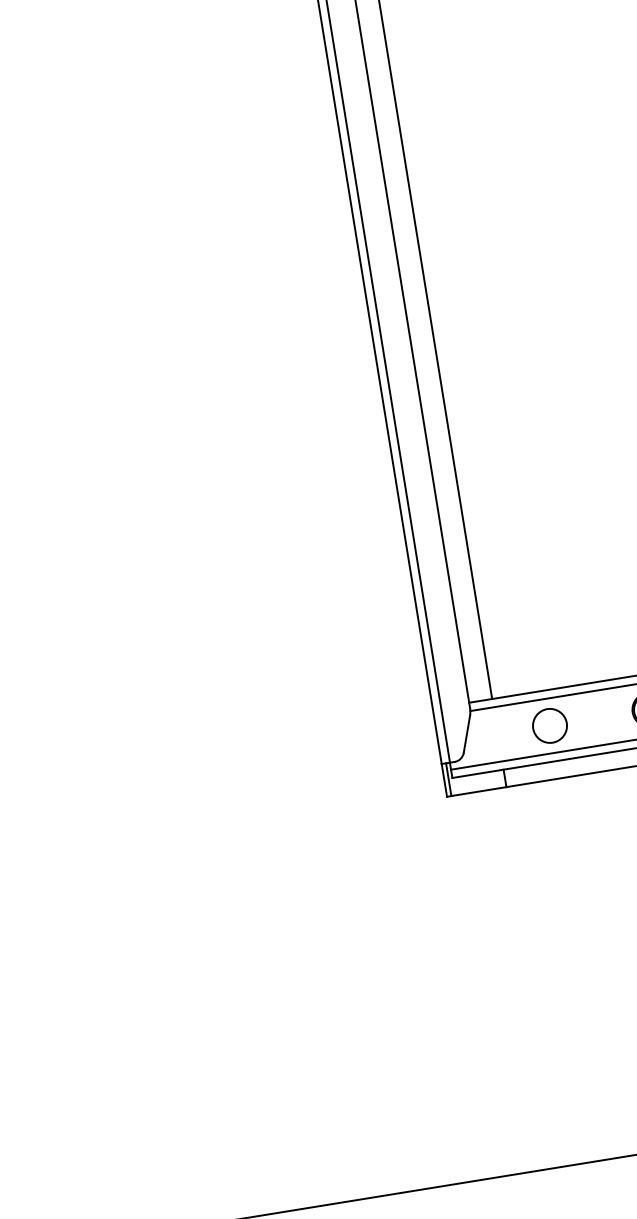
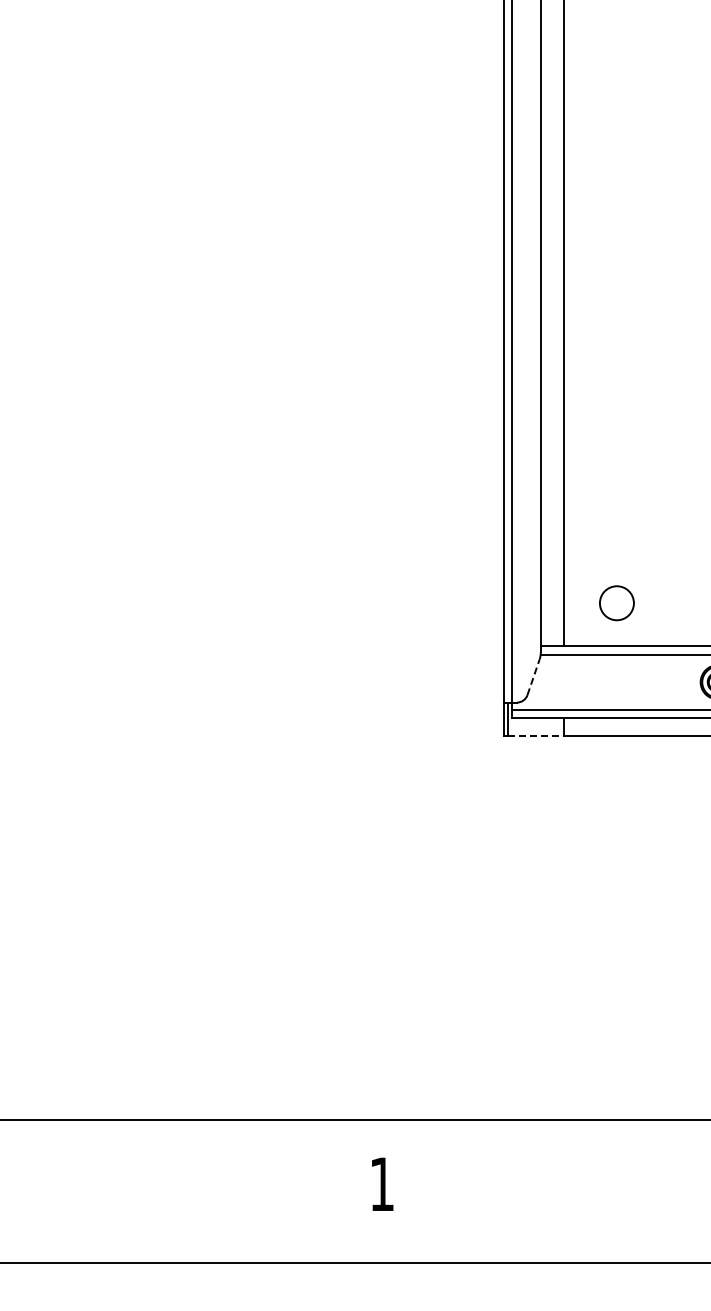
circle: (549, 726) -> (616, 603), moved
line: (466, 734) -> (533, 677), solid -> dashed
line: (479, 791) -> (536, 735), solid -> dashed

